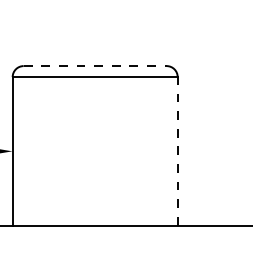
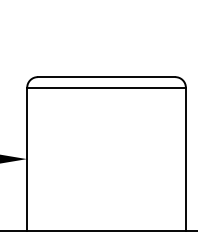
line: (95, 66) -> (106, 77), dashed -> solid
line: (177, 150) -> (185, 158), dashed -> solid

